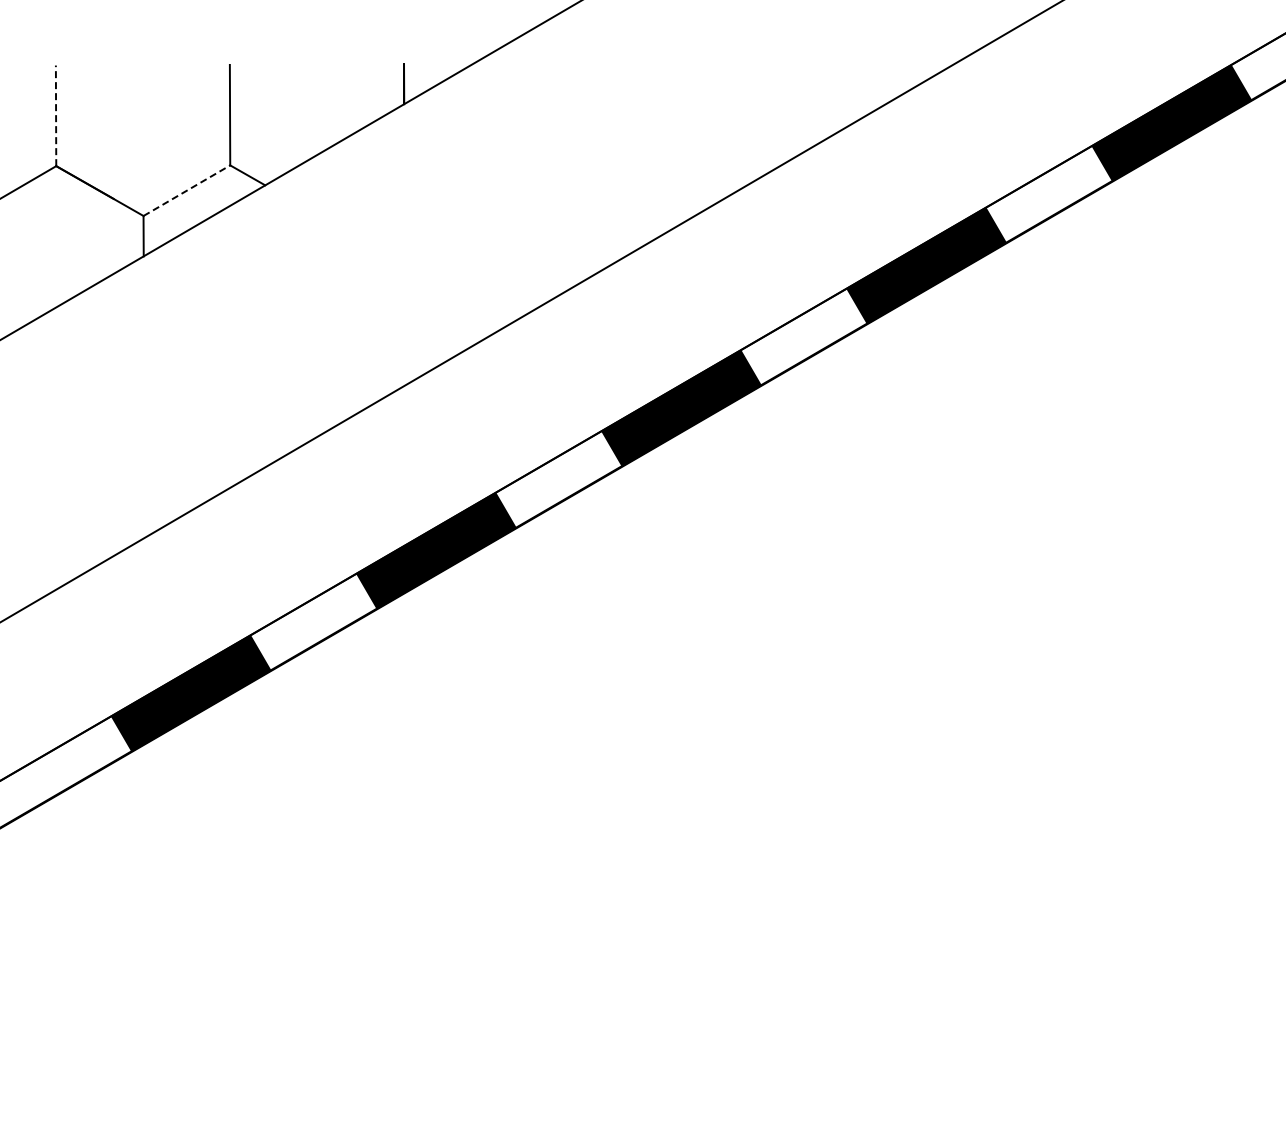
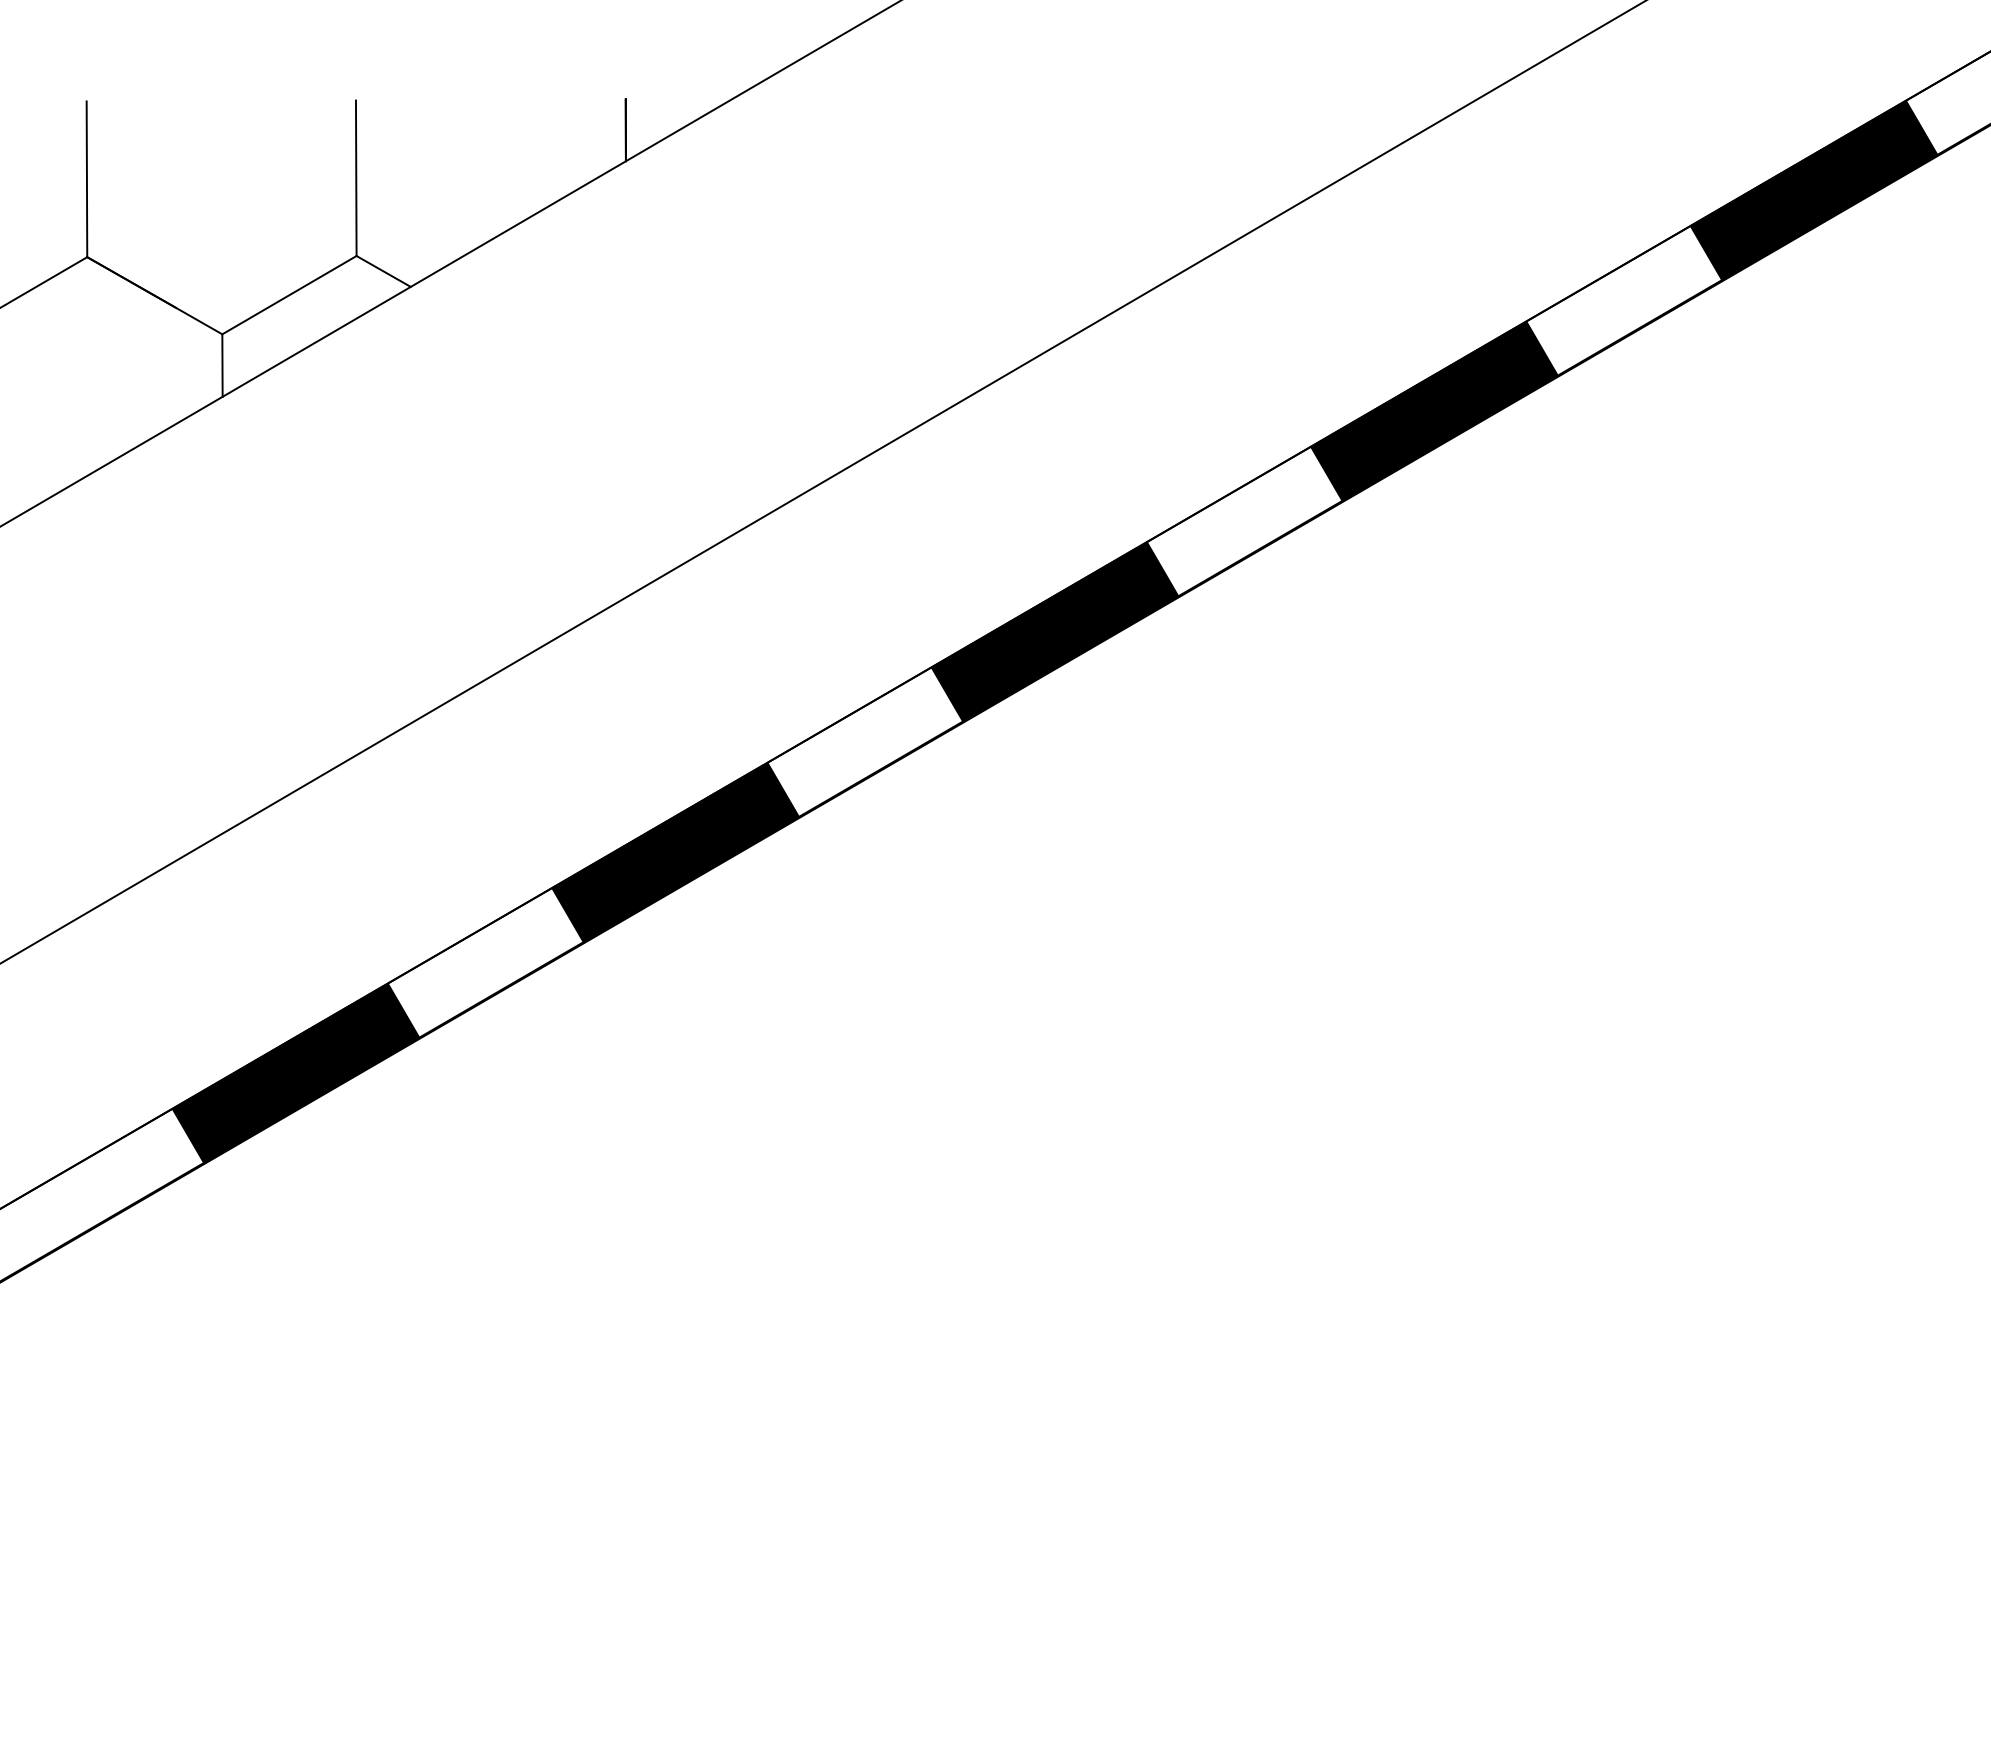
line: (56, 115) -> (87, 178), dashed -> solid
line: (187, 190) -> (290, 294), dashed -> solid

